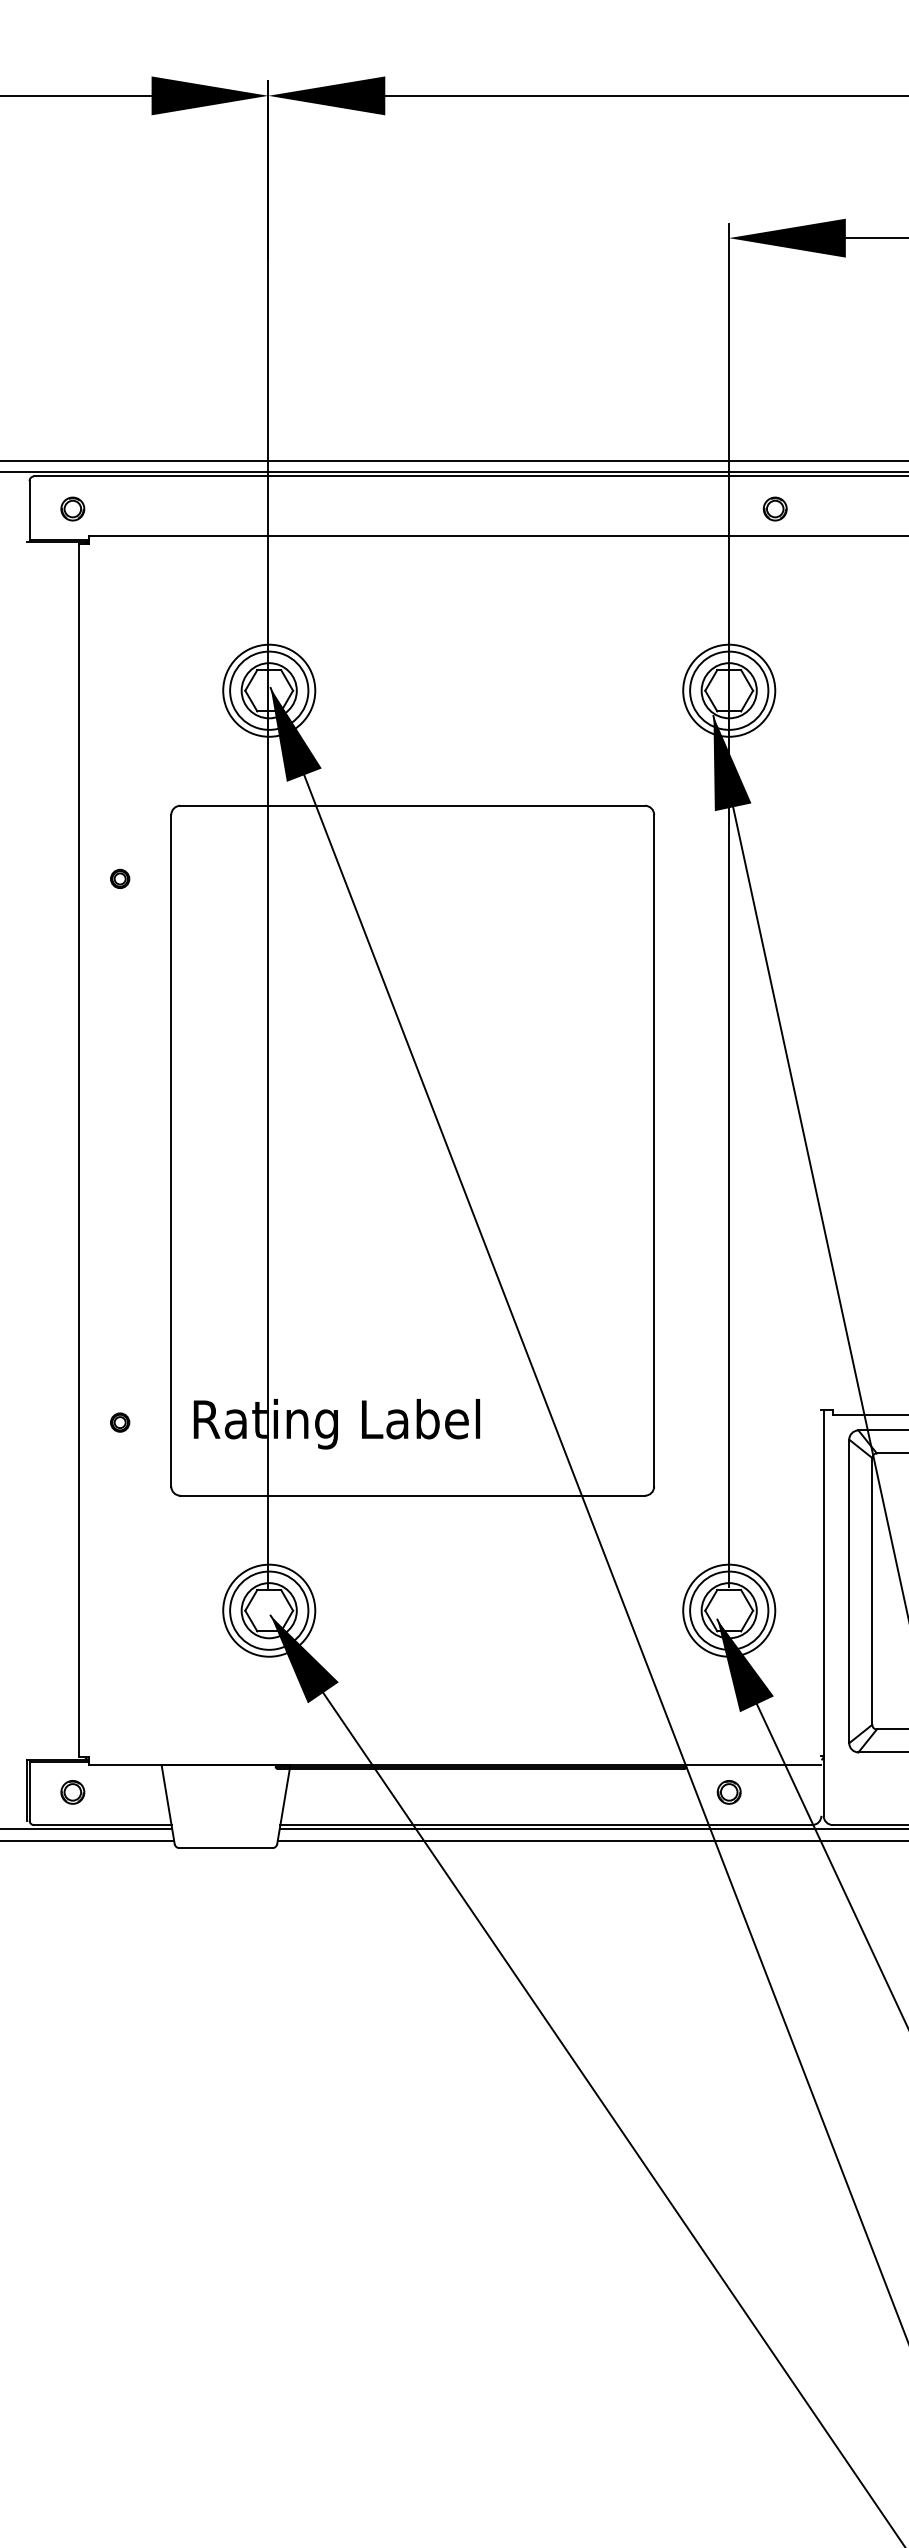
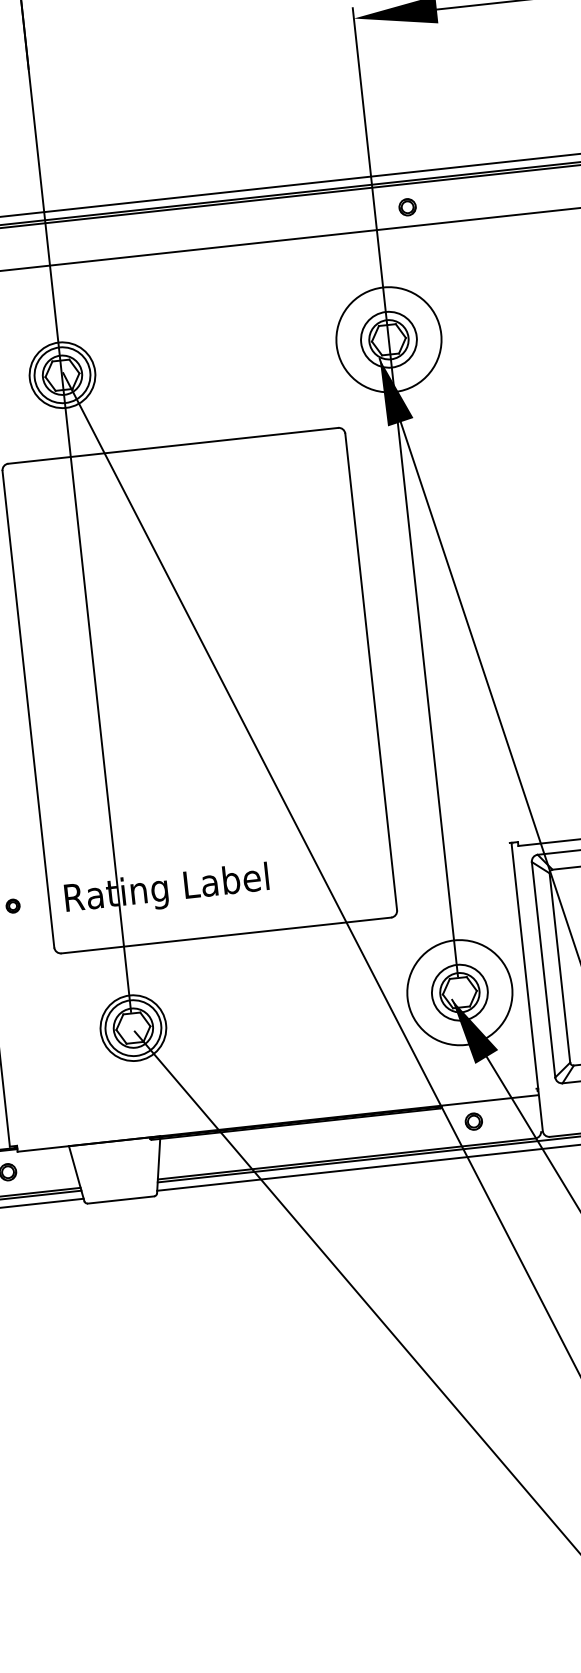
circle: (729, 690) -> (389, 339), size x1.6
fill: (295, 734) -> (84, 404), removed
circle: (729, 1610) -> (460, 992), size x1.6
fill: (304, 1659) -> (162, 1060), removed

